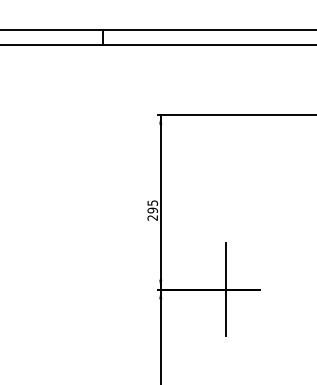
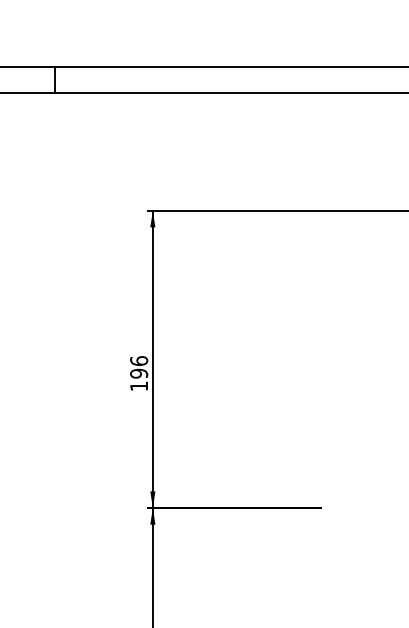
text: (152, 210) -> (138, 373), 295 -> 196
line: (225, 289) -> (262, 508), removed

